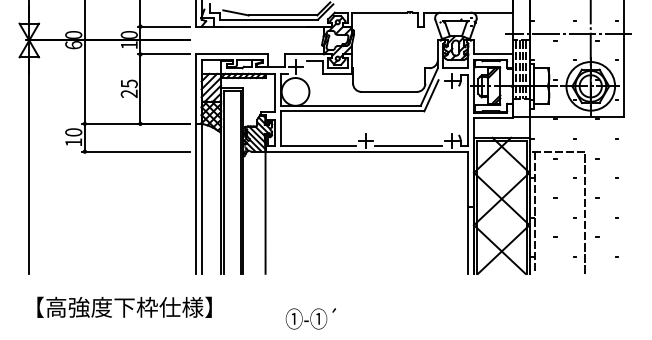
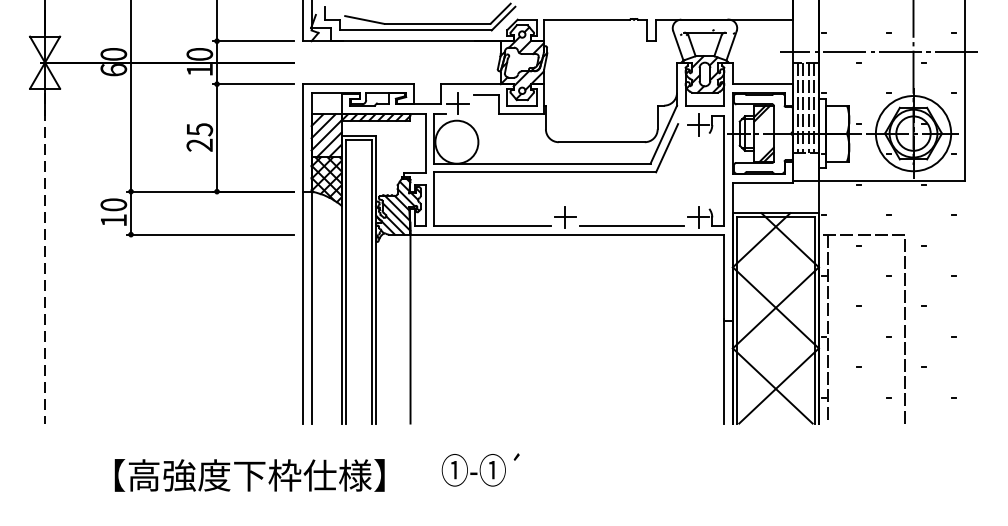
line: (29, 166) -> (45, 257), solid -> dashed
text: (124, 306) -> (249, 474), moved
text: (310, 318) -> (480, 469), moved

